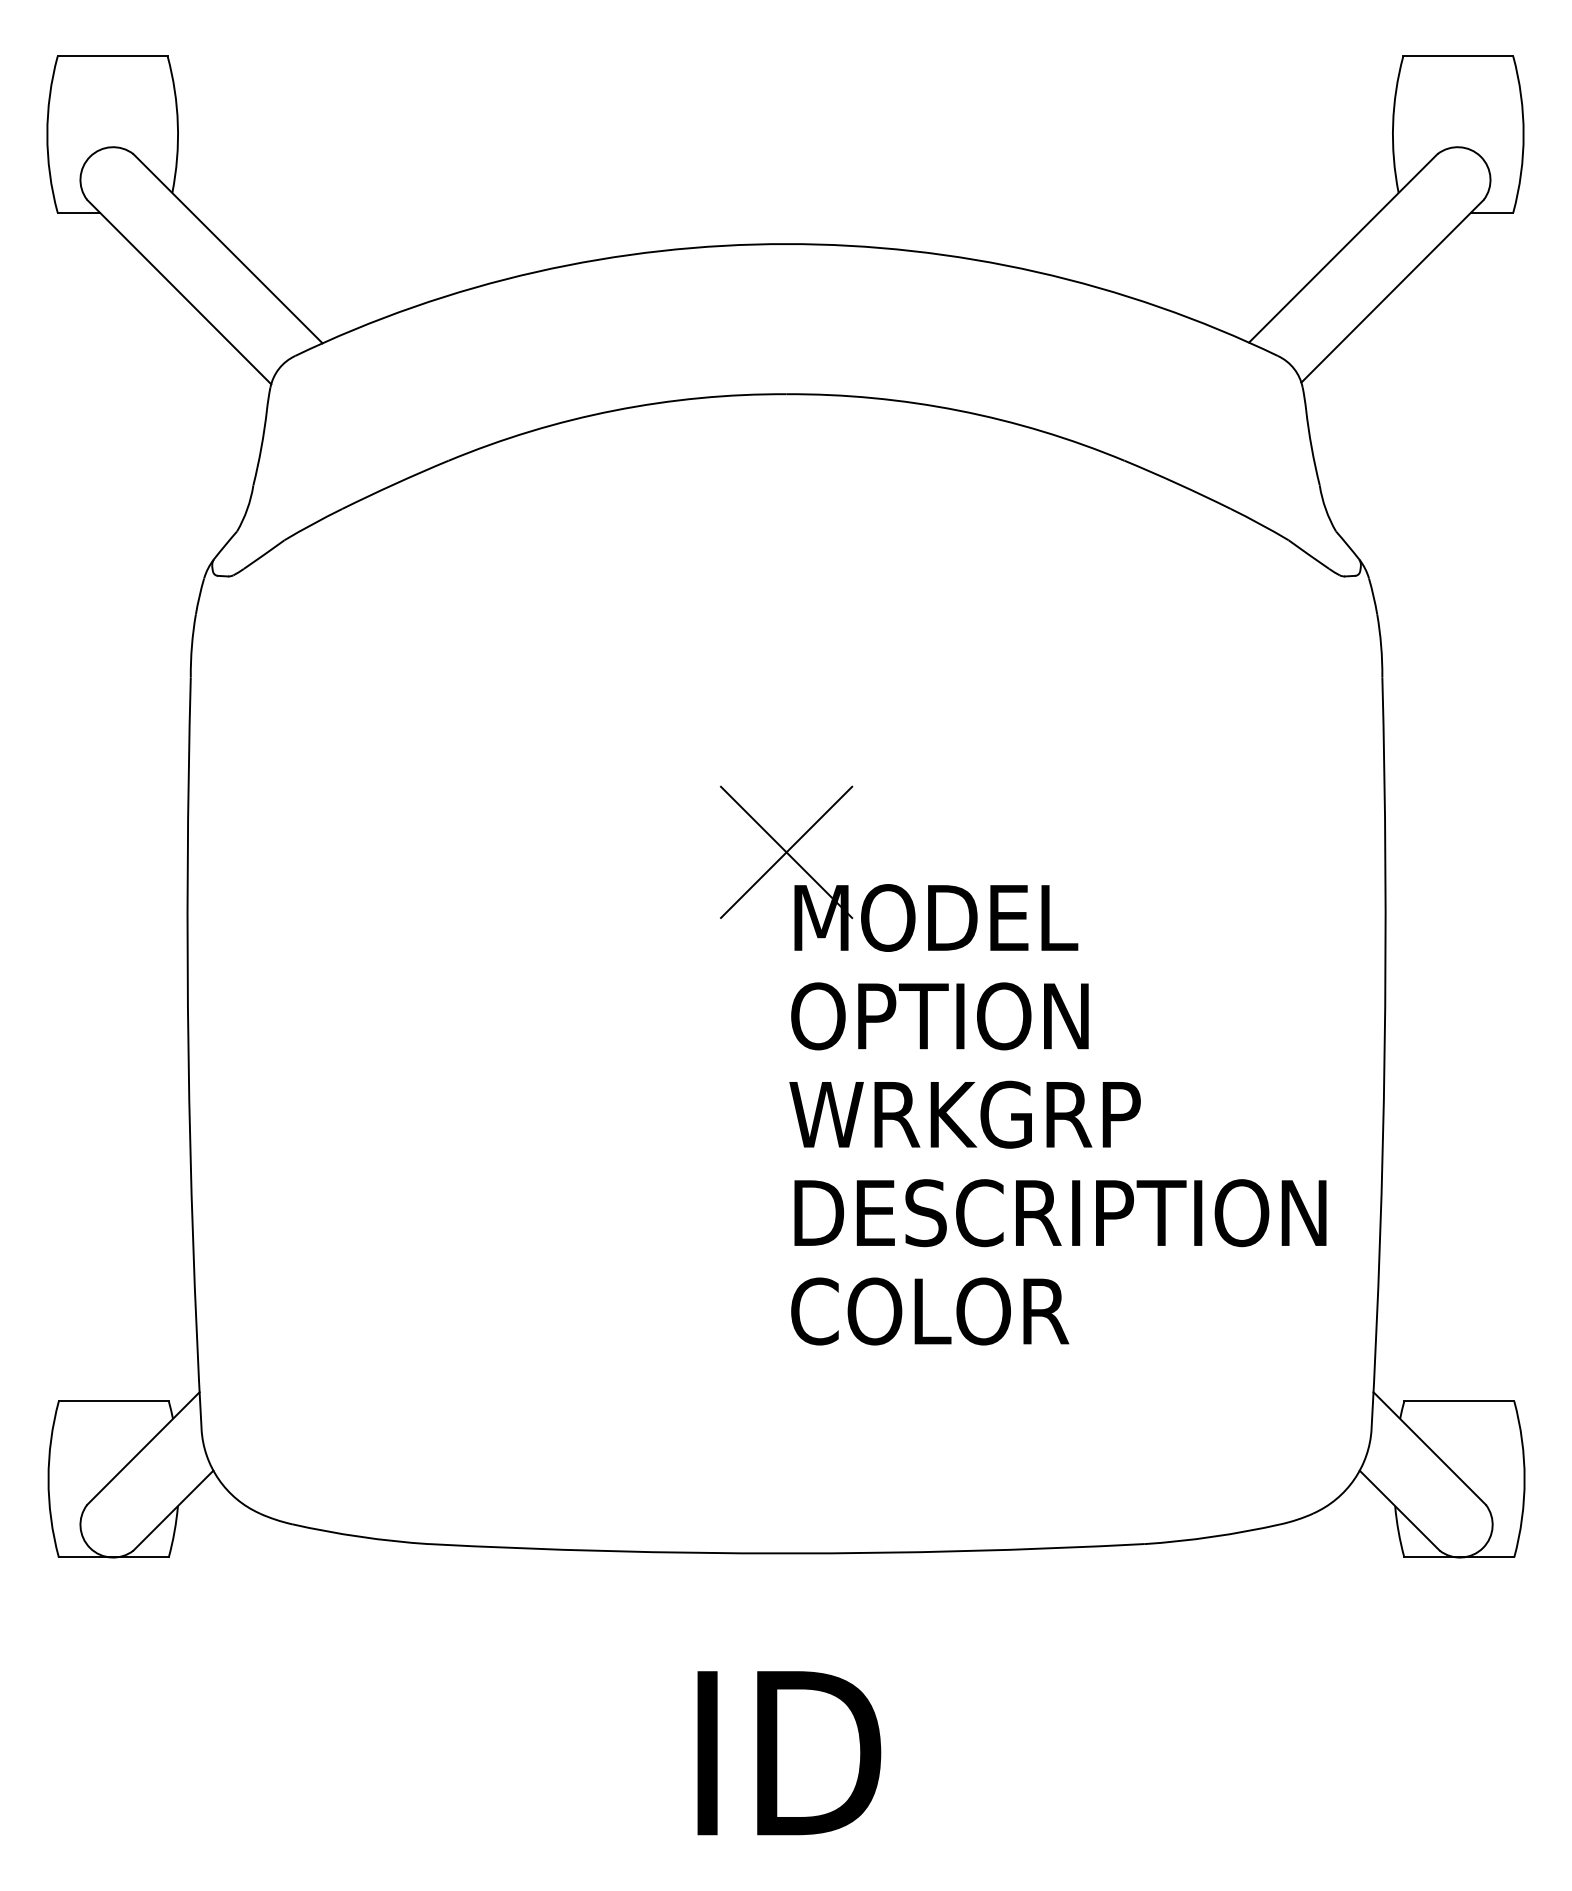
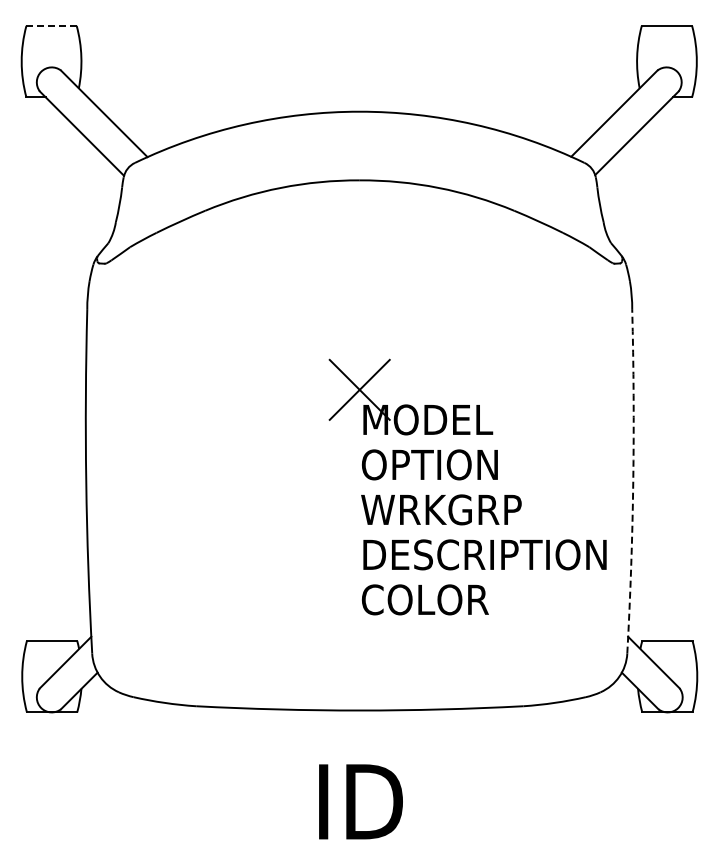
line: (114, 55) -> (52, 25), solid -> dashed
arc: (1385, 1052) -> (633, 481), solid -> dashed

